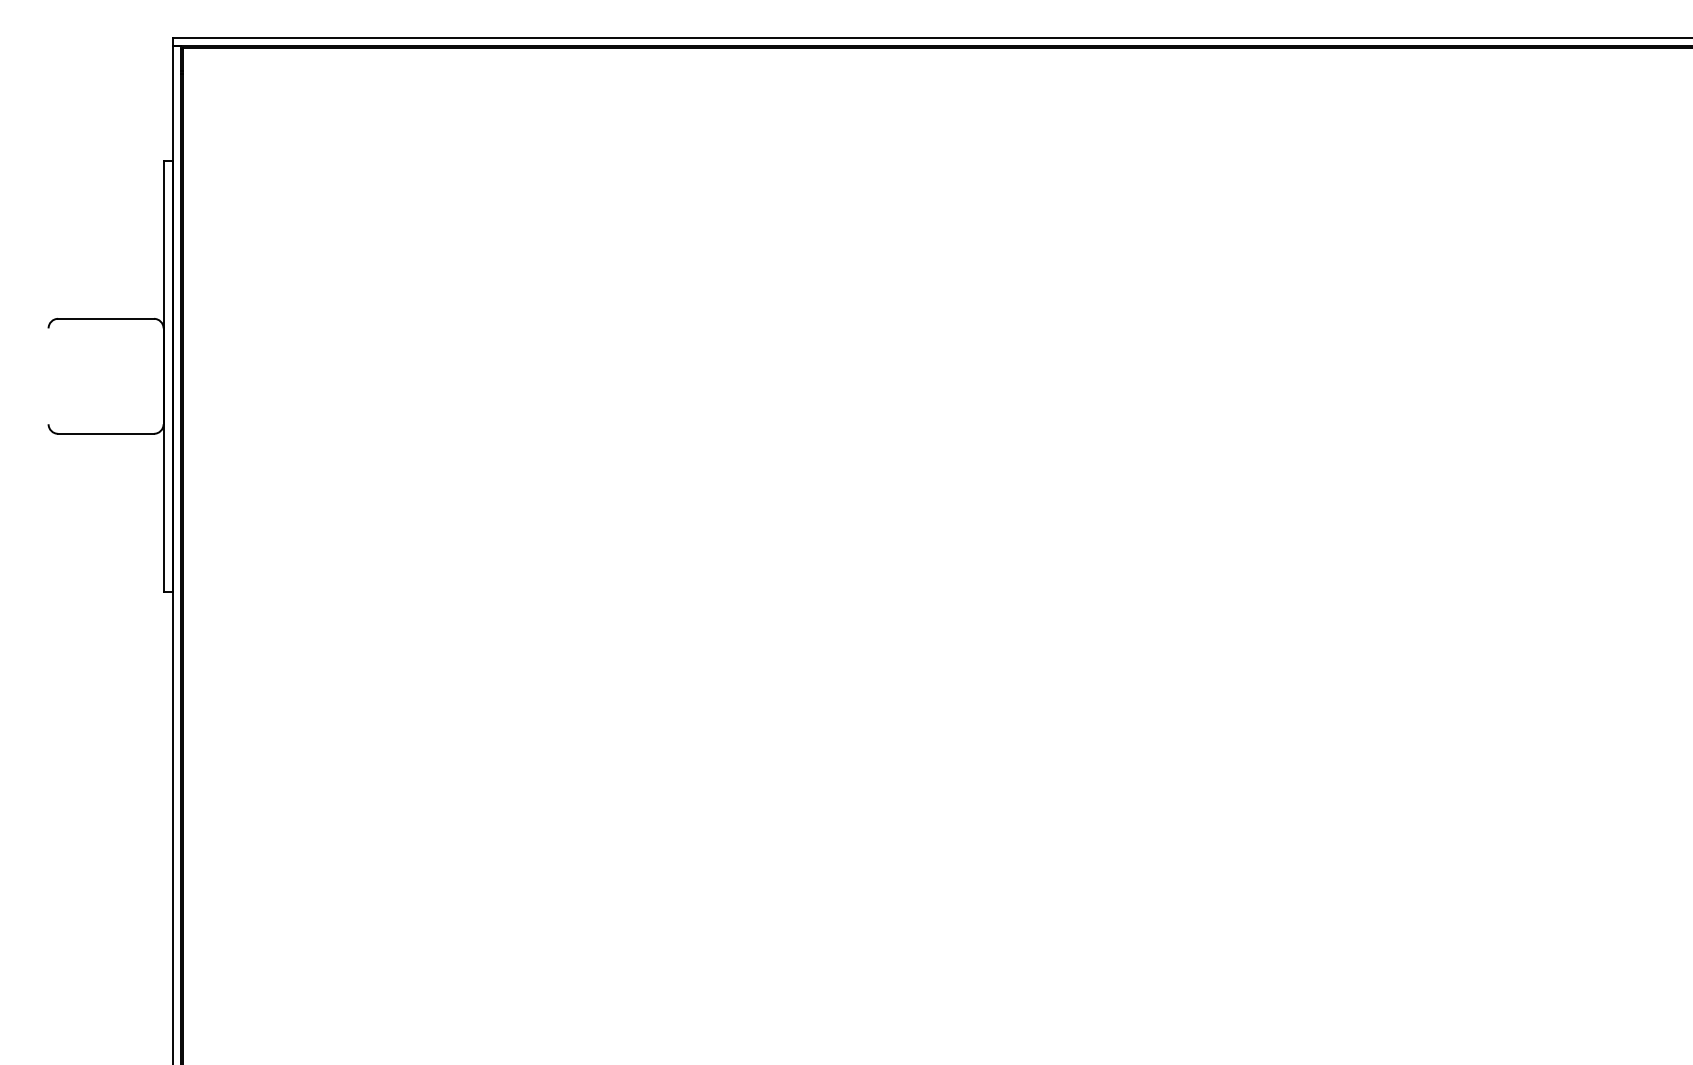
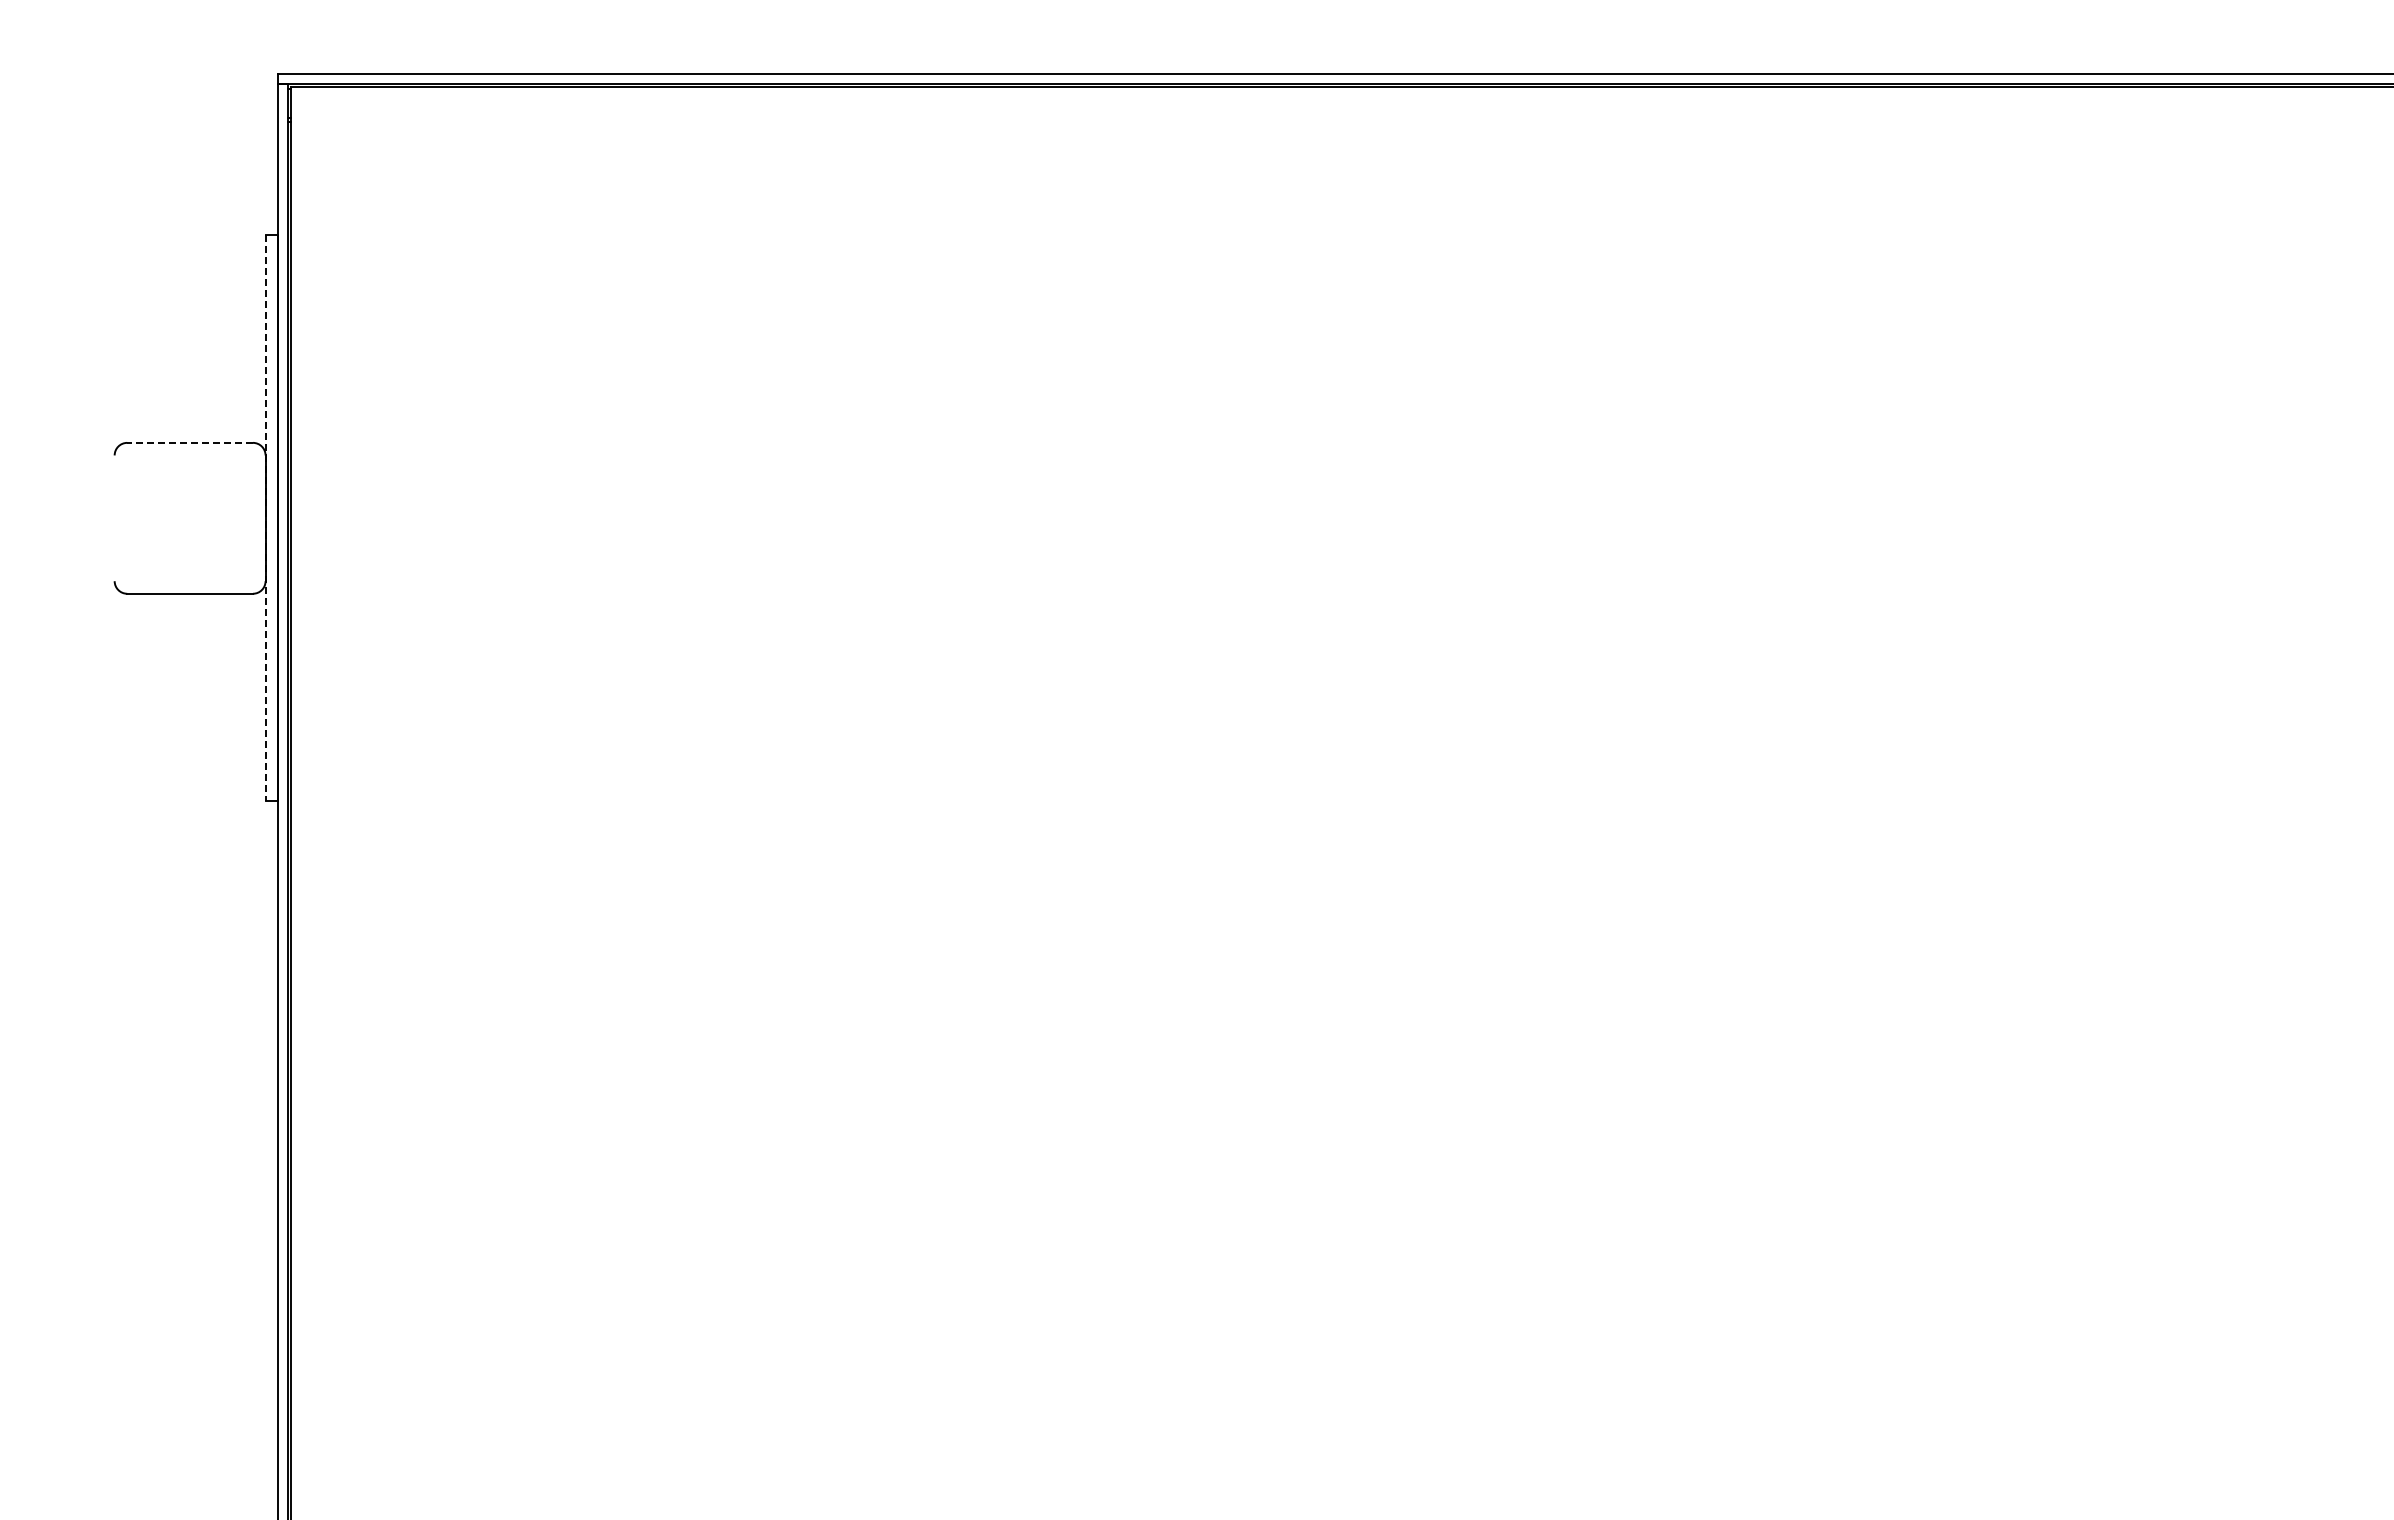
line: (106, 318) -> (190, 442), solid -> dashed
line: (163, 376) -> (265, 518), solid -> dashed

